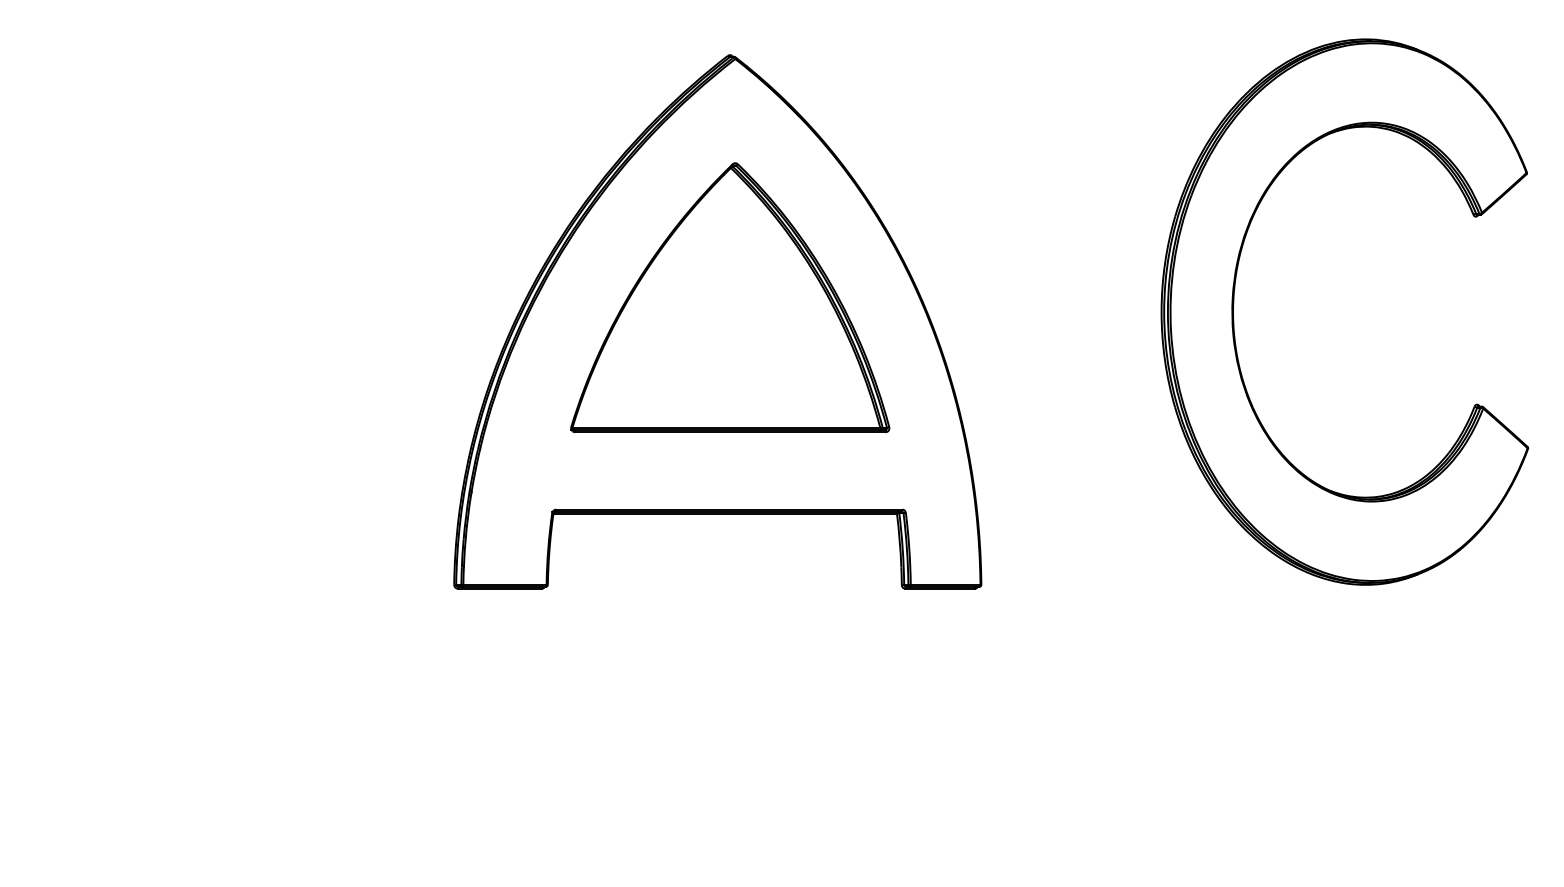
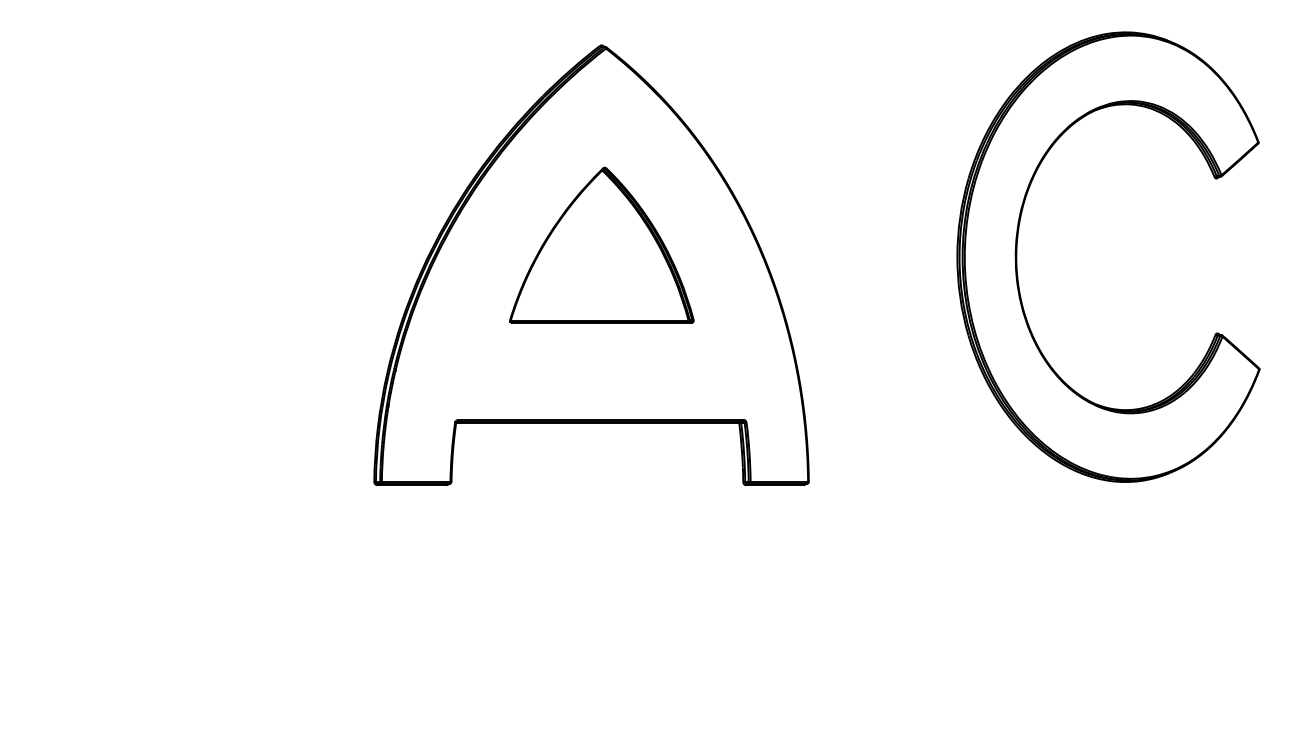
part: (730, 297) -> (602, 245), size x0.7

